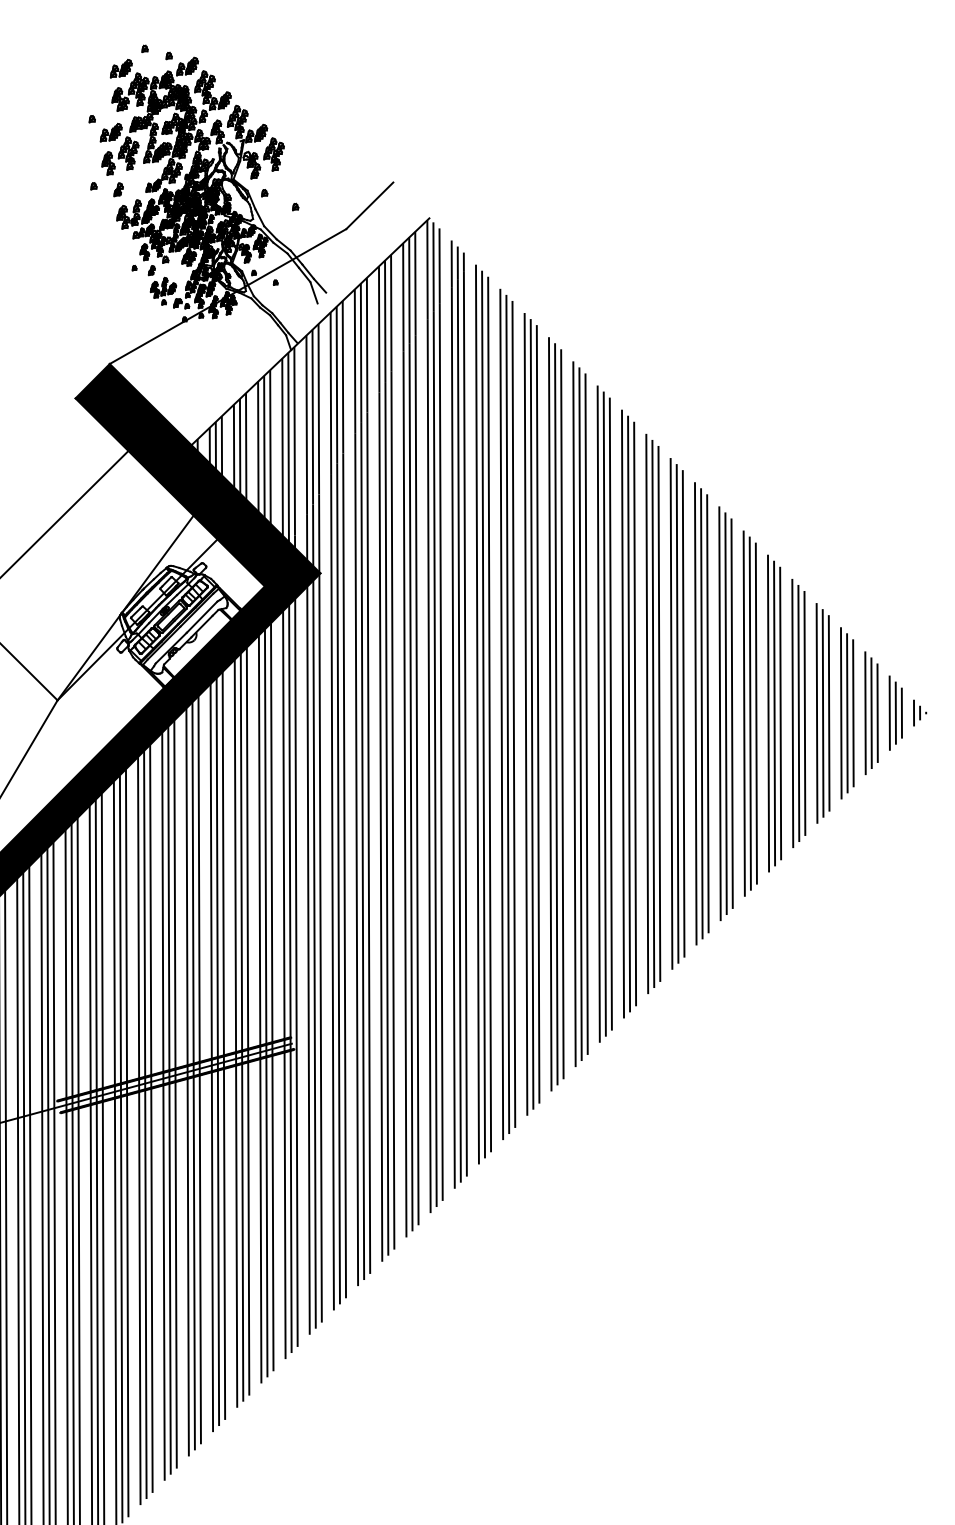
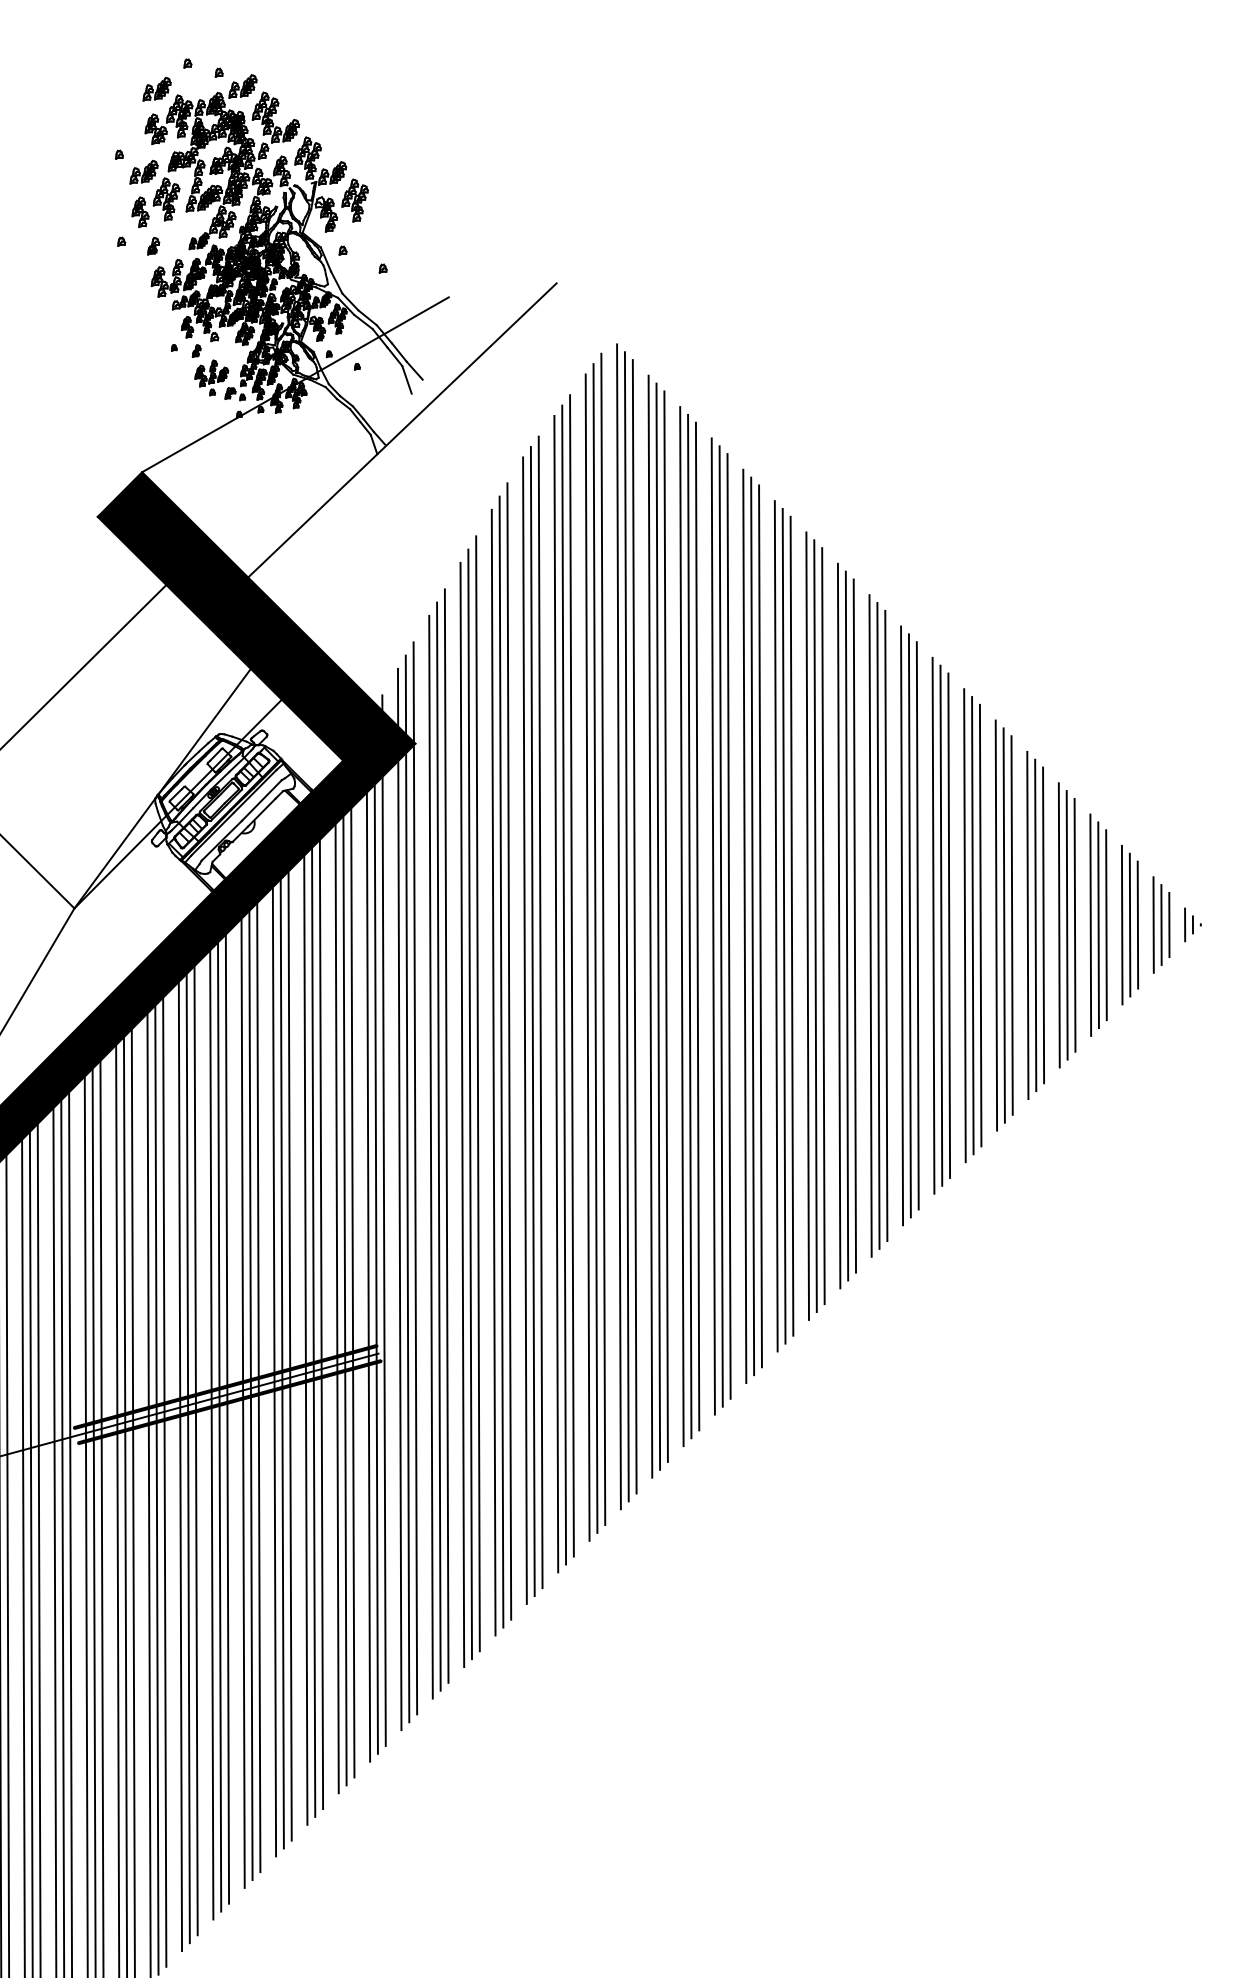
line: (369, 205) -> (478, 266), removed
hatch: (327, 380) -> (424, 493), removed

